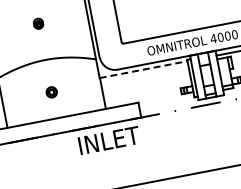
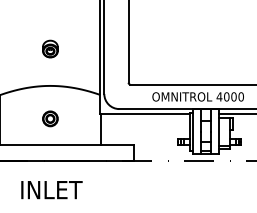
part: (38, 23) -> (50, 48), size x1.67
line: (143, 69) -> (144, 113), dashed -> solid
part: (51, 91) -> (50, 118), size x1.43
text: (109, 141) -> (51, 190), moved

